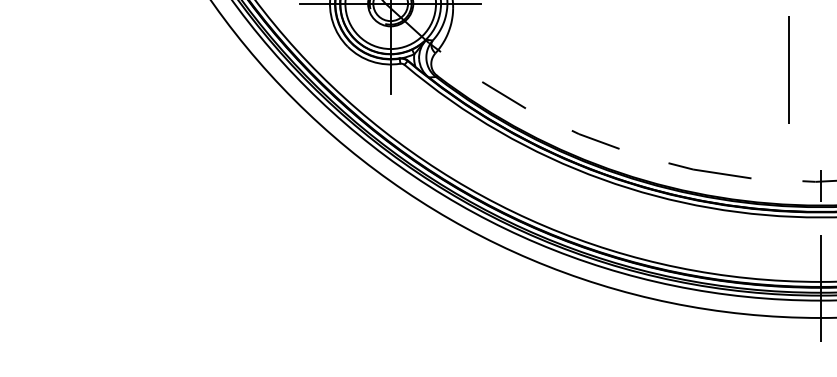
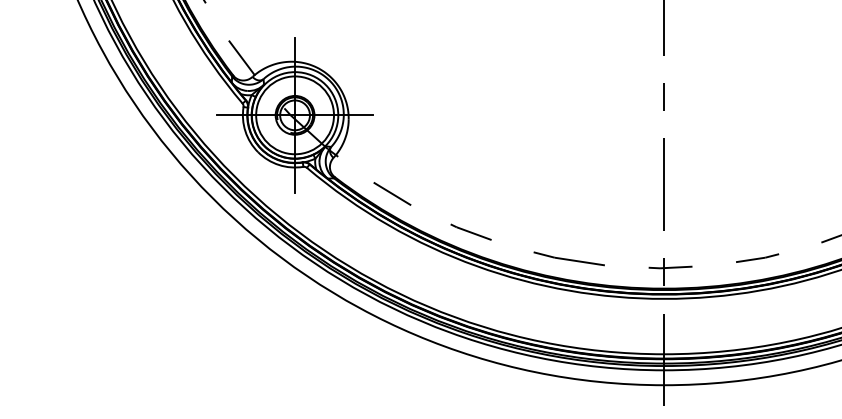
line: (788, 70) -> (663, 184), moved

